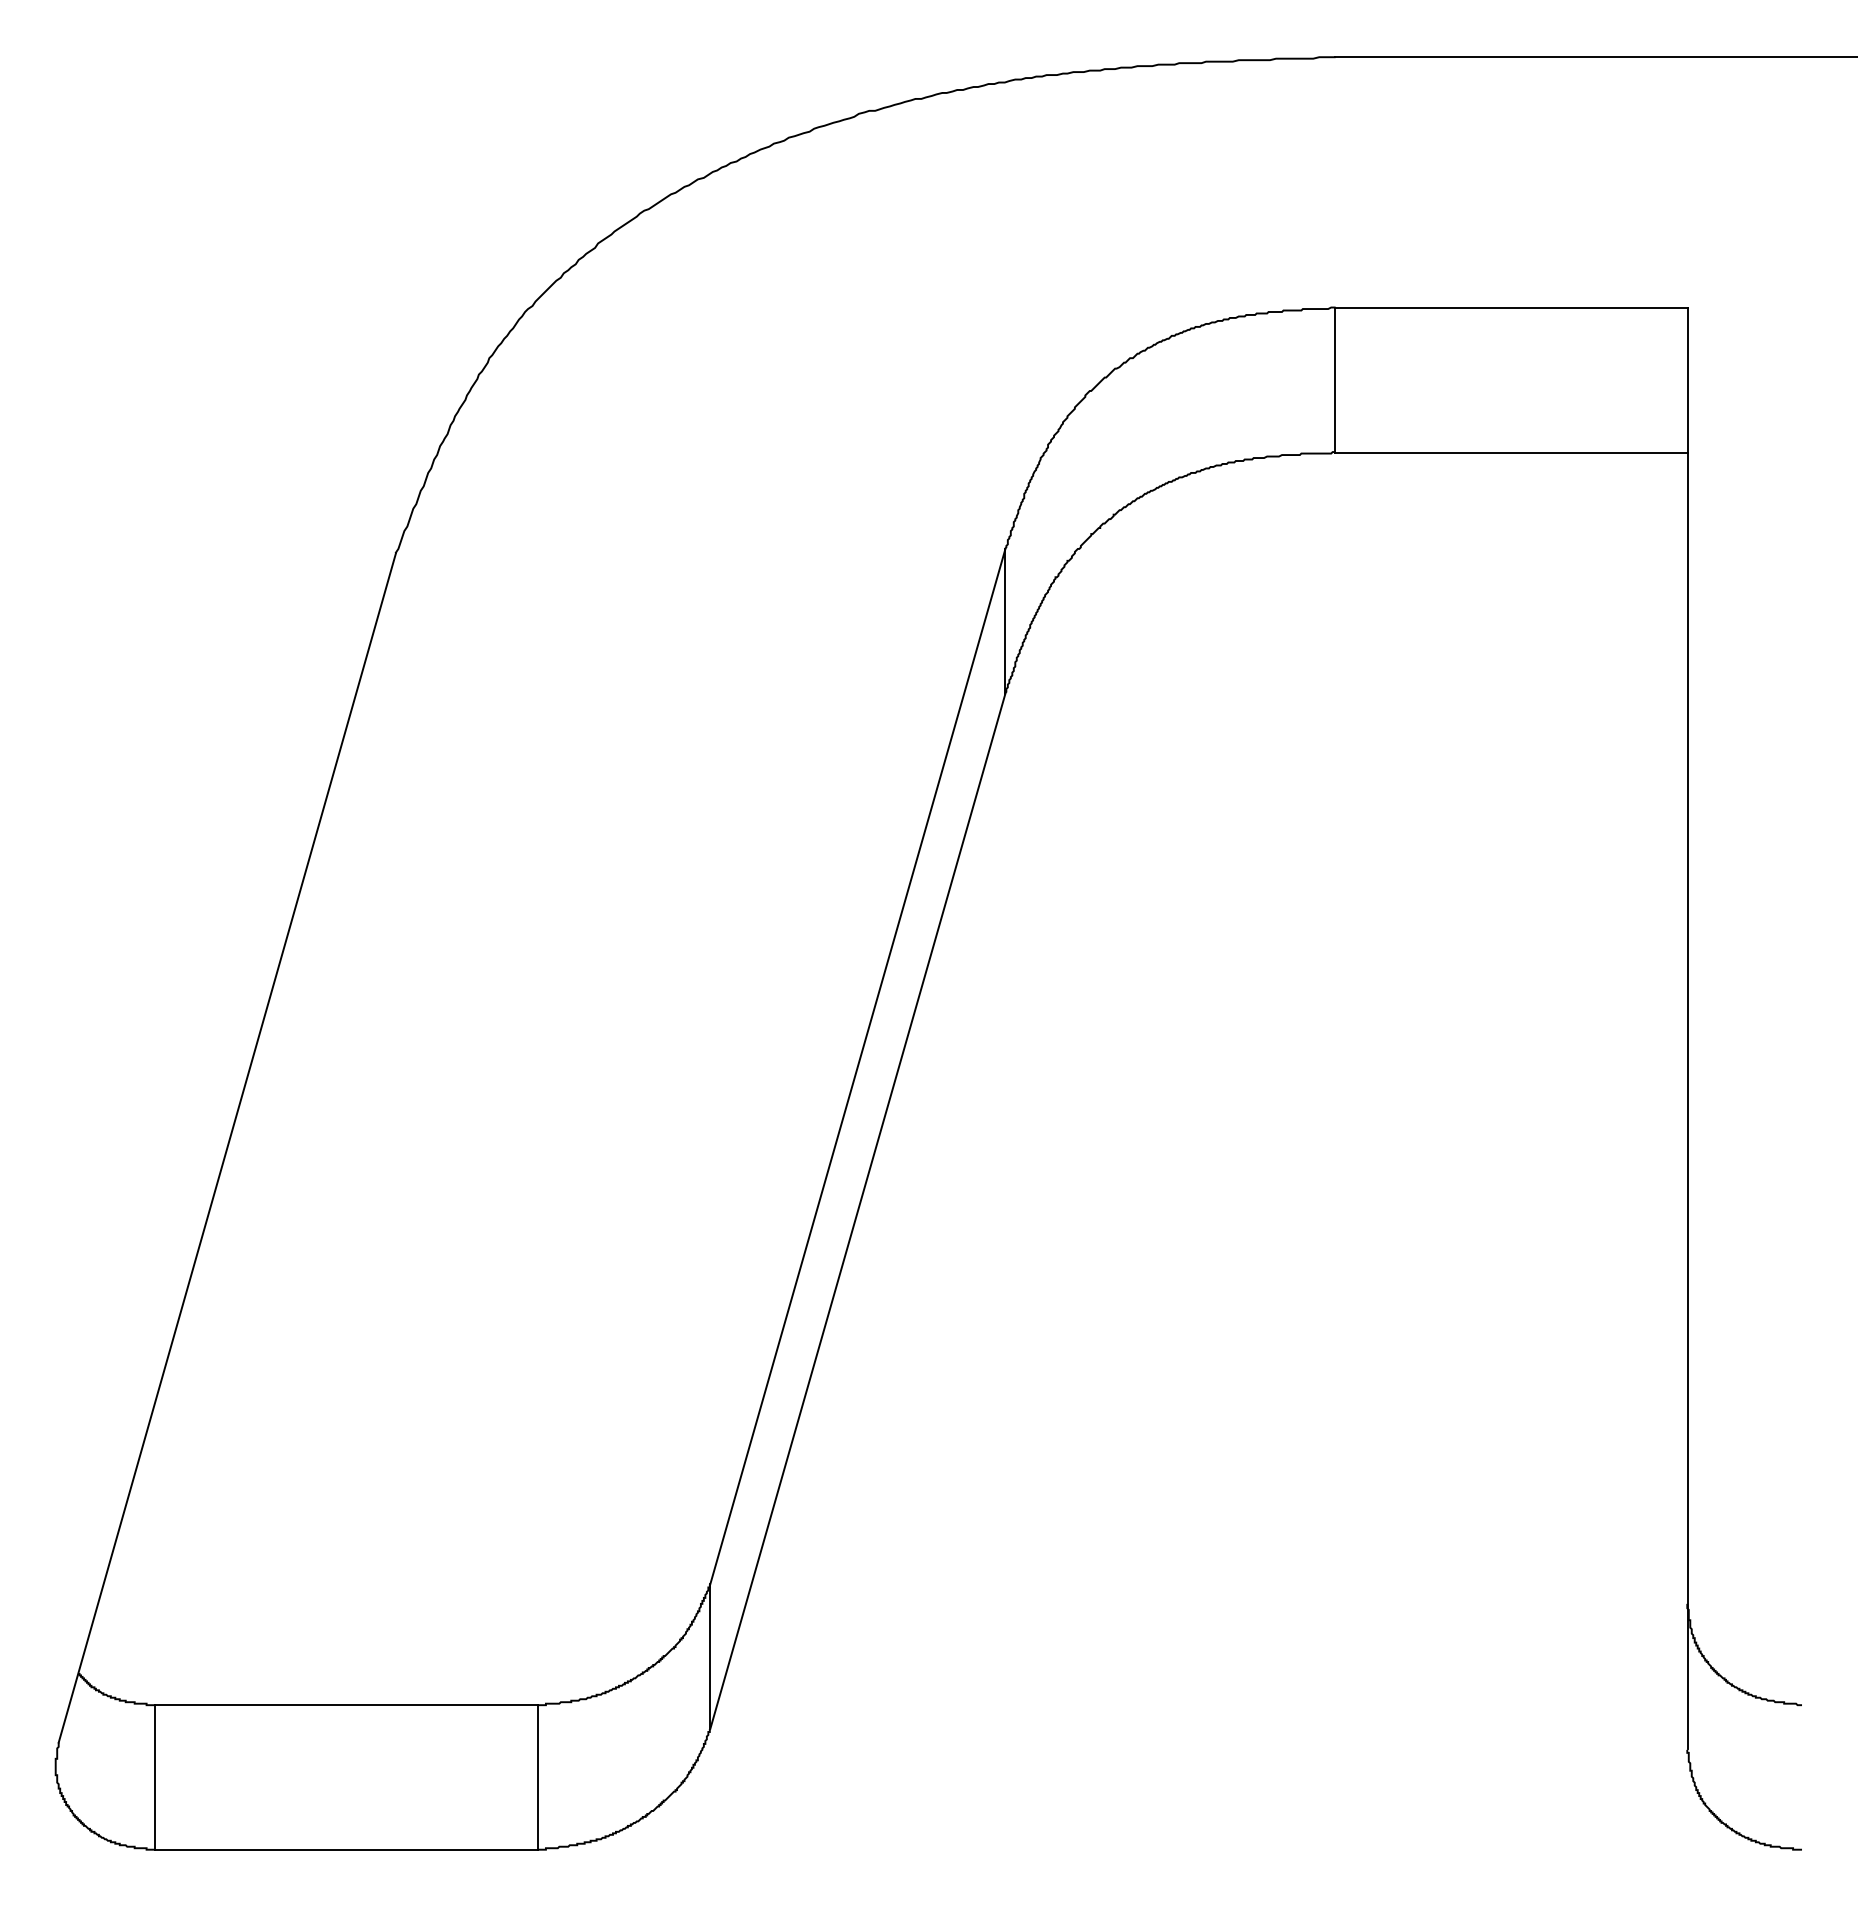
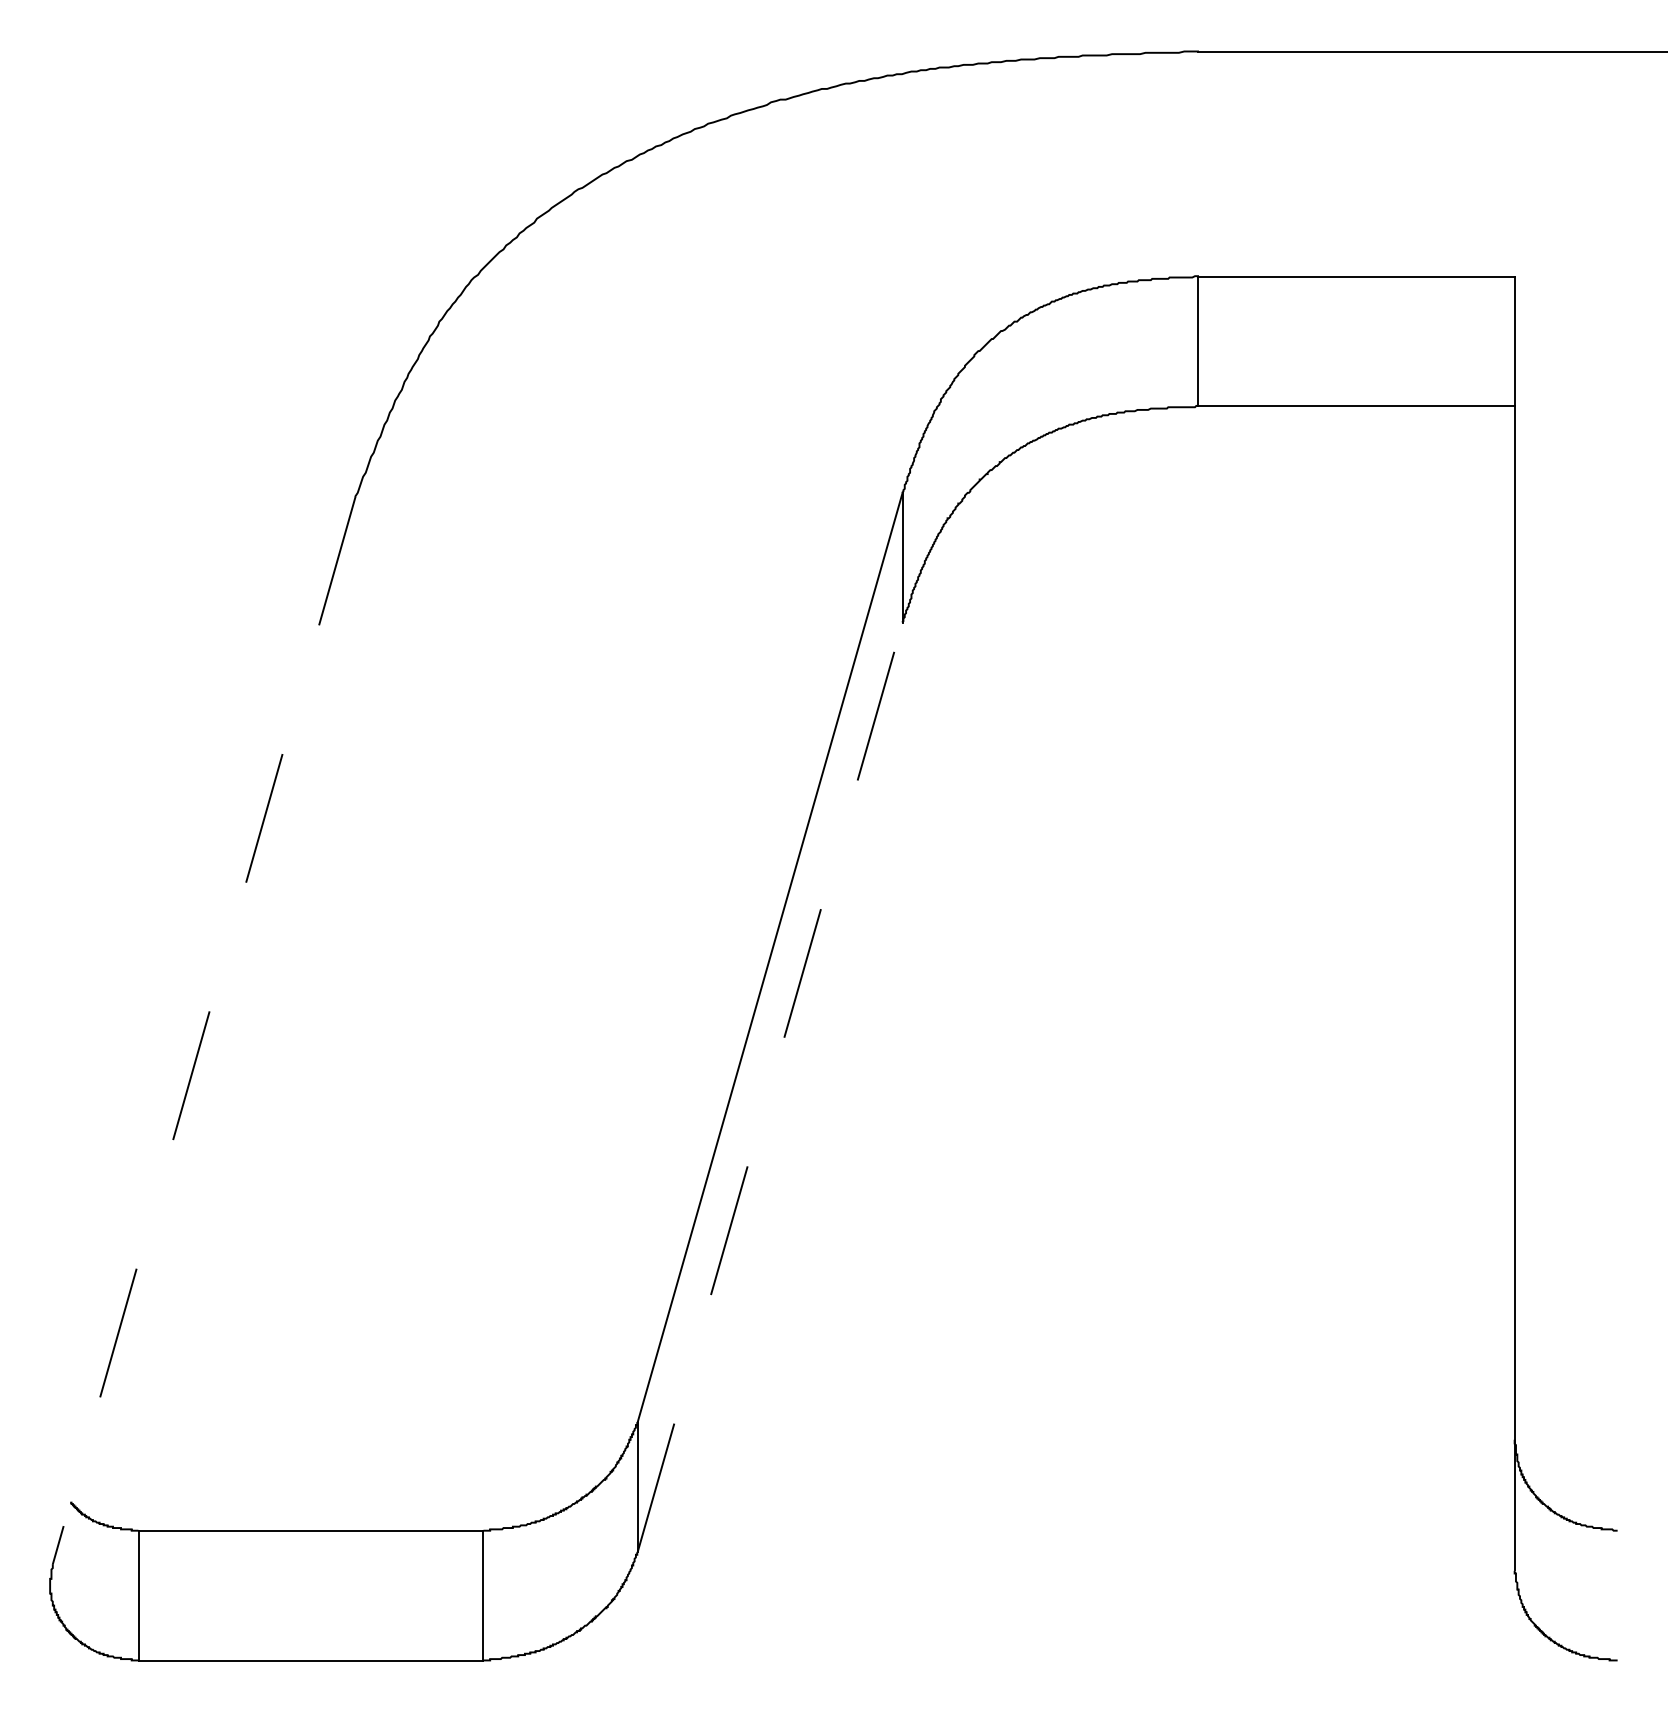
line: (227, 1148) -> (204, 1031), solid -> dashed
line: (857, 1211) -> (769, 1087), solid -> dashed

